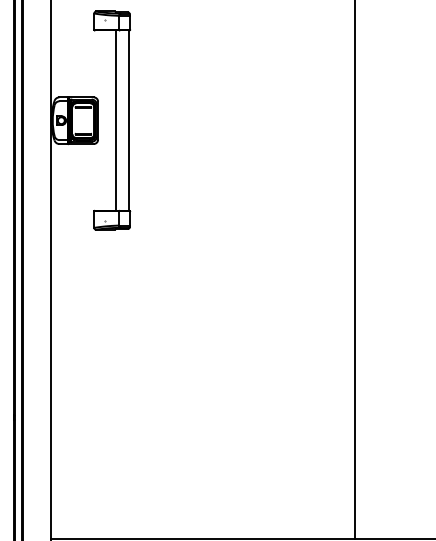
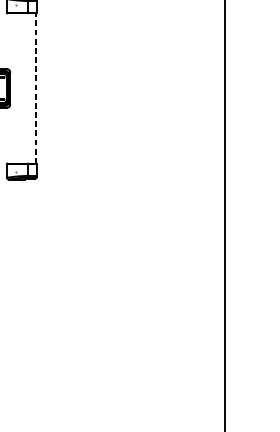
line: (116, 120) -> (25, 88), removed
line: (129, 120) -> (36, 88), solid -> dashed

